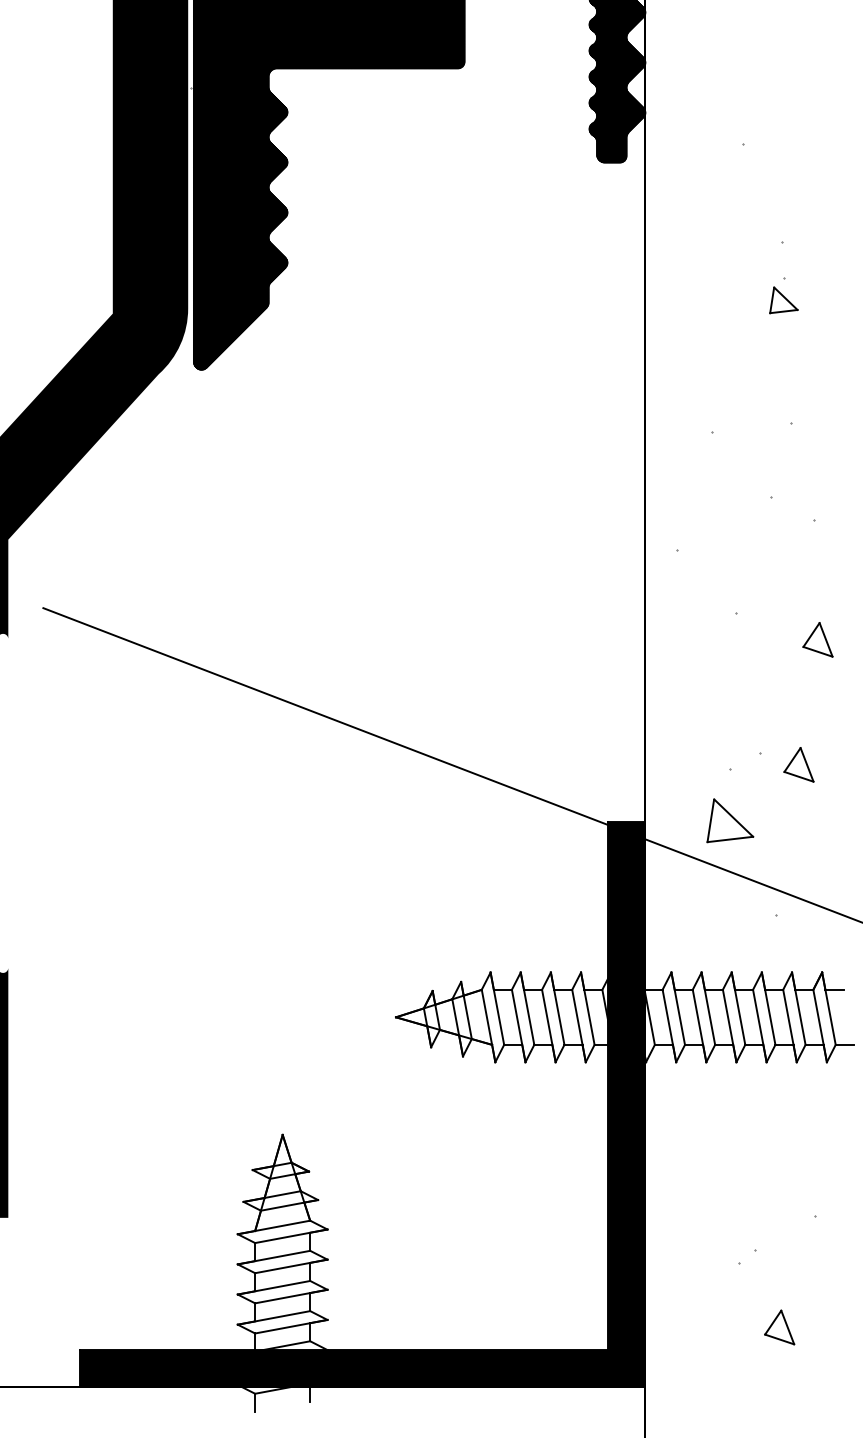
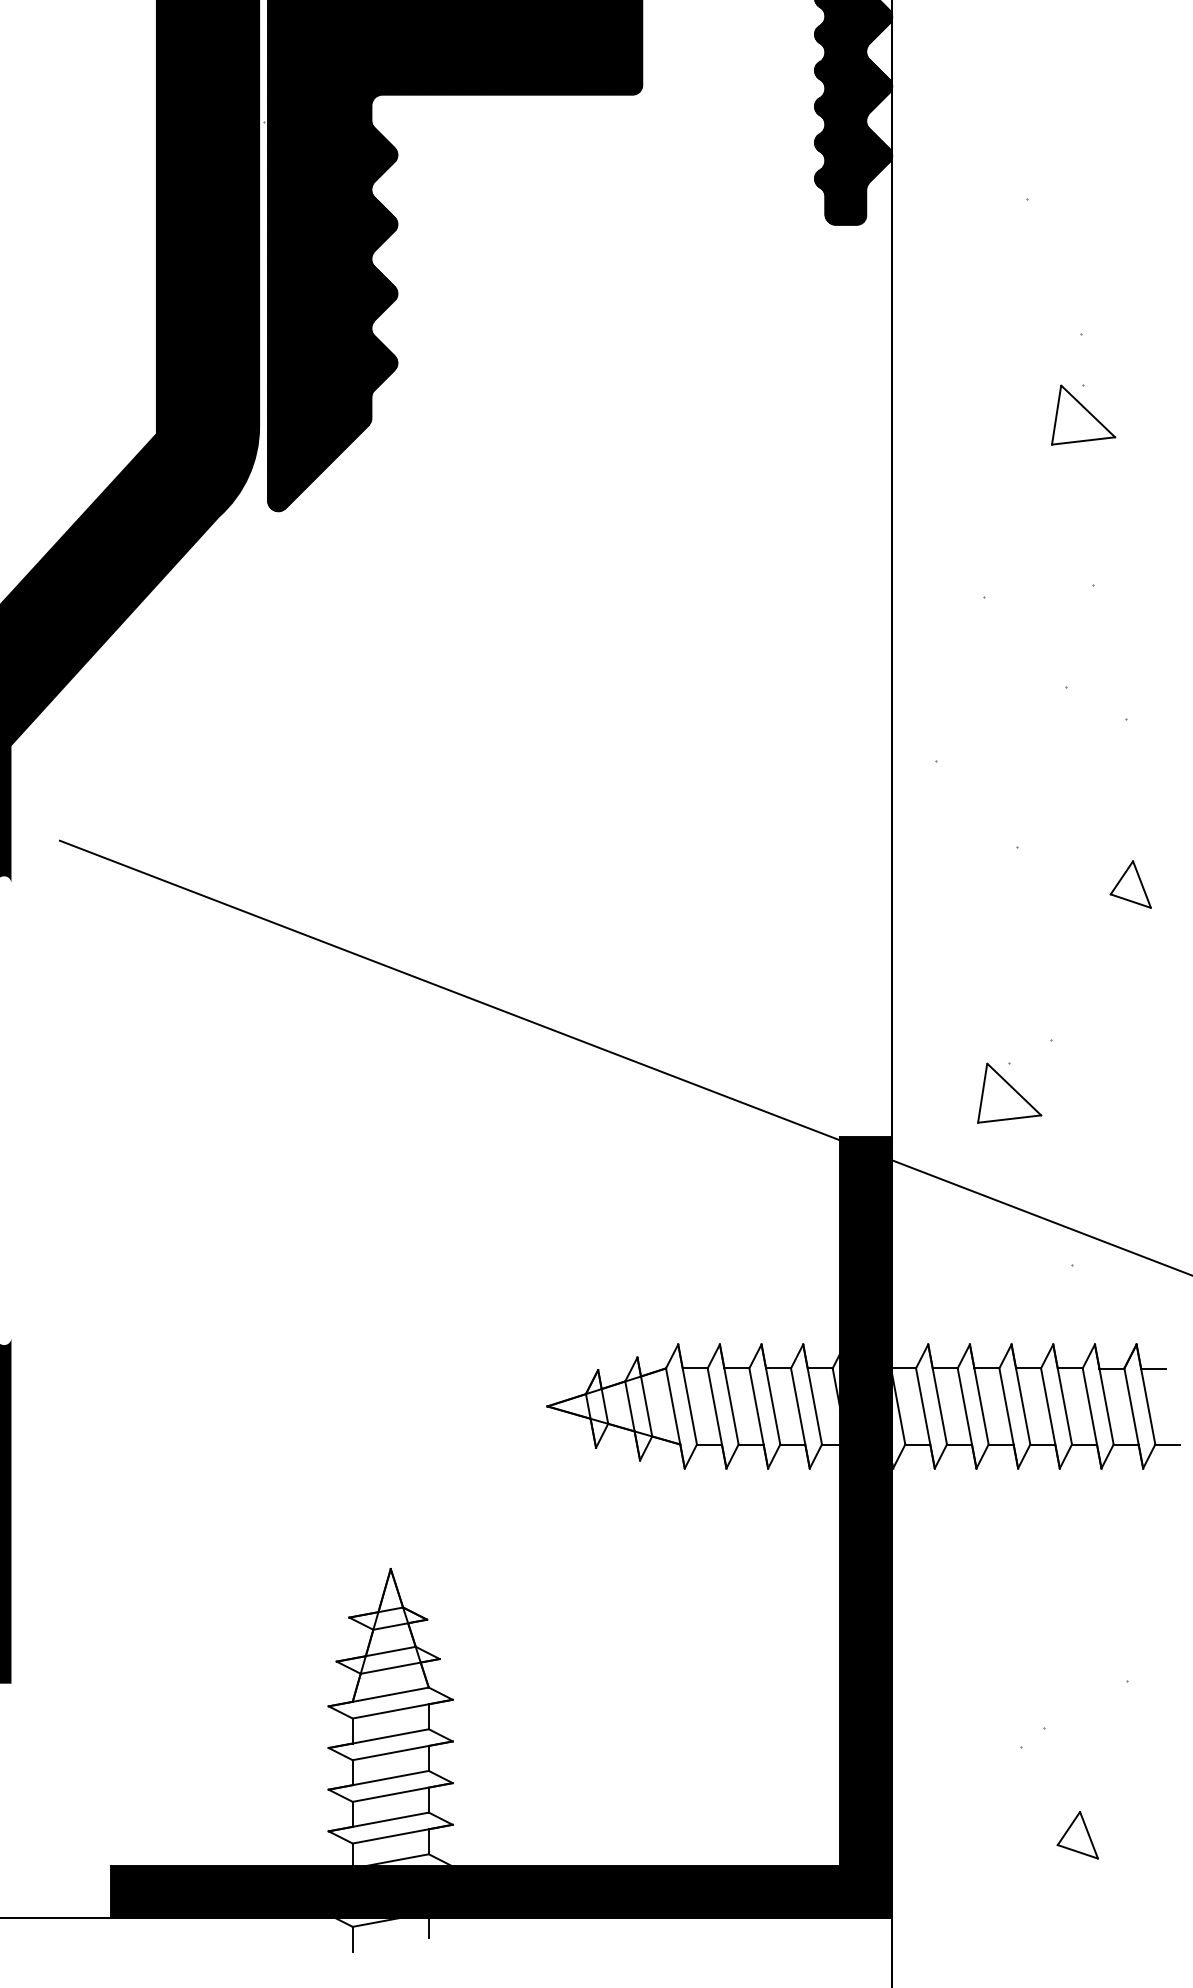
part: (783, 300) -> (1083, 415), size x1.67
part: (798, 764) -> (1103, 1056), removed
part: (730, 820) -> (1009, 1092), moved

